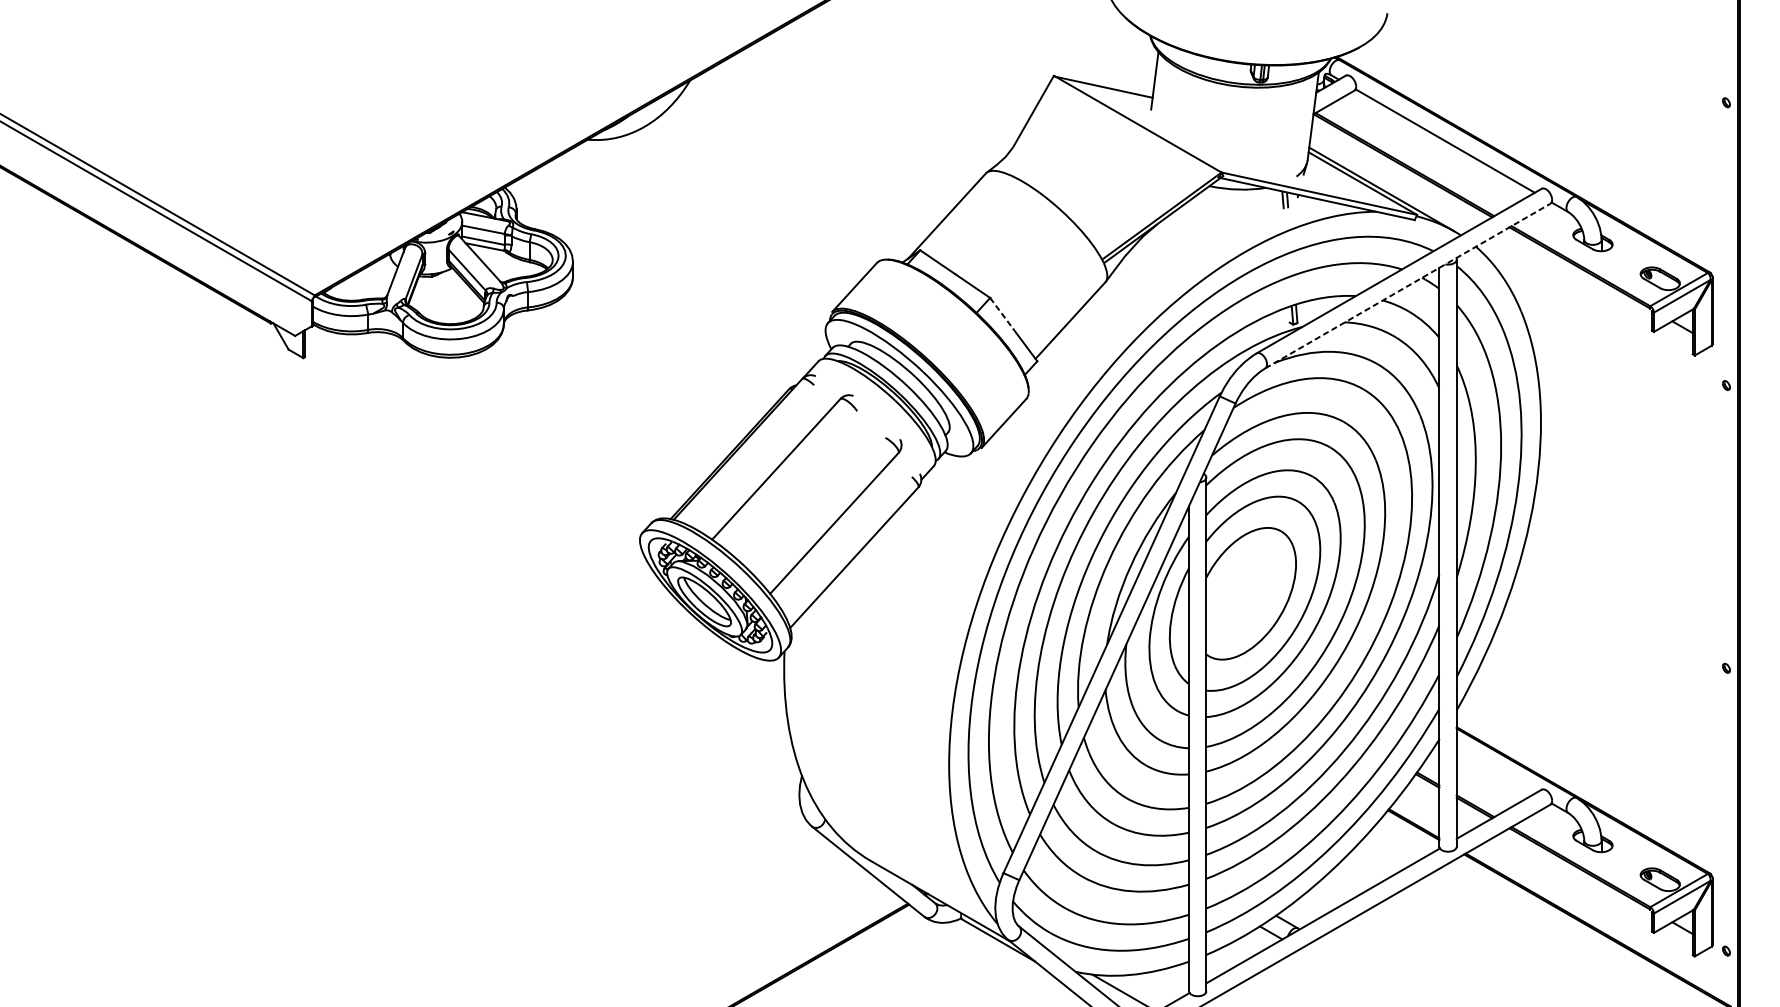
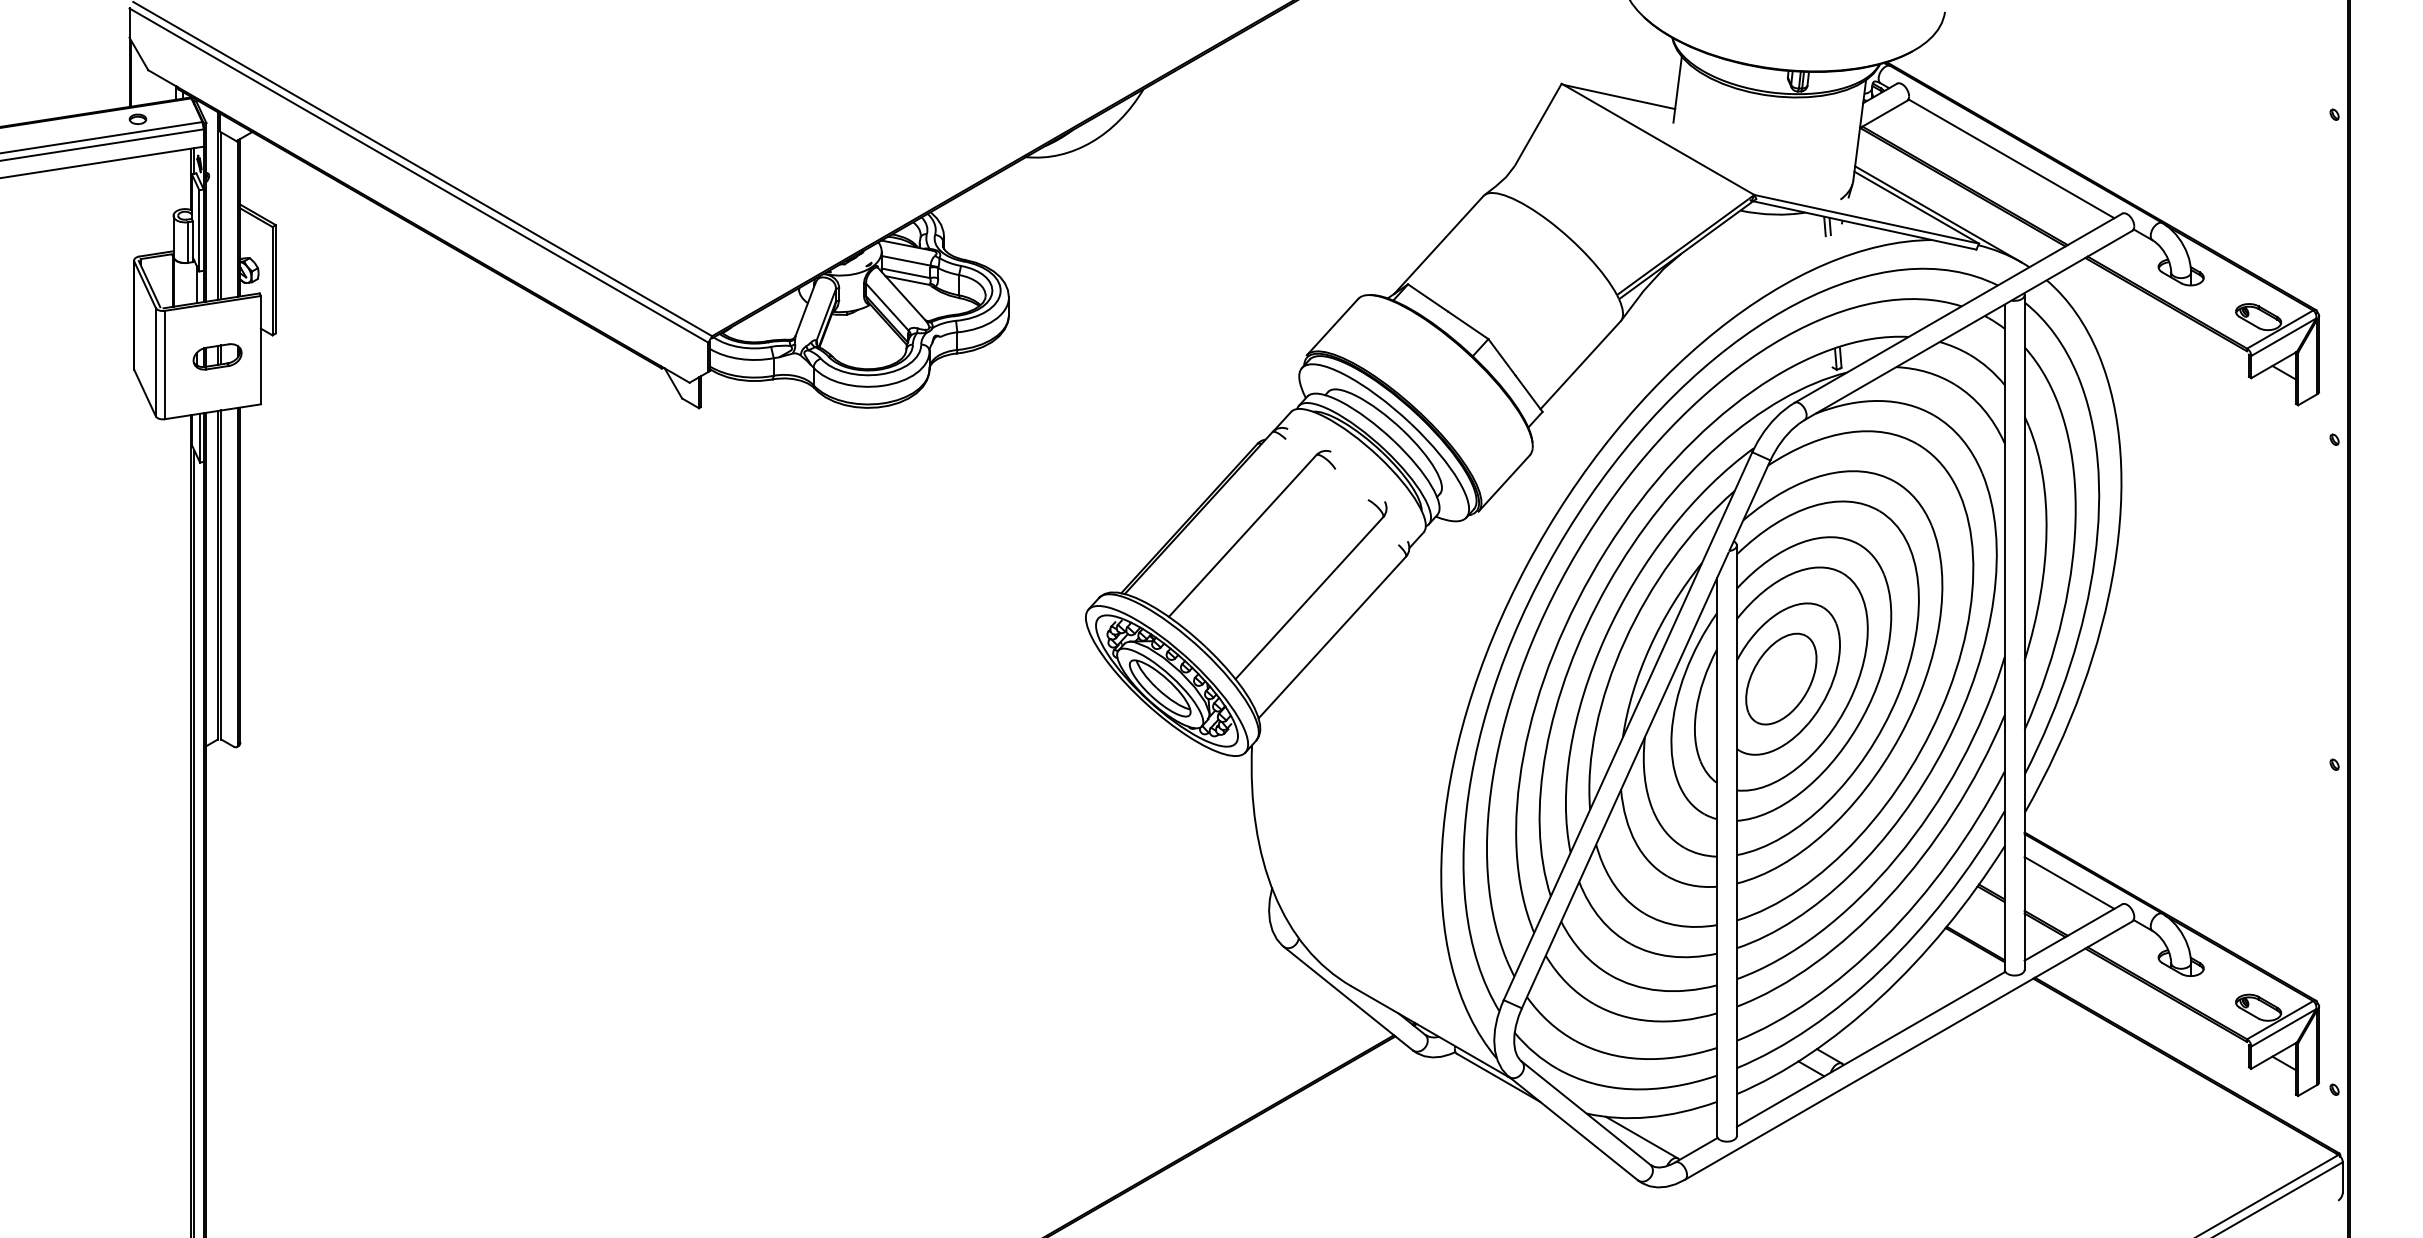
line: (1407, 286) -> (1968, 325), dashed -> solid
line: (1001, 313) -> (1501, 357), dashed -> solid
part: (1245, 593) -> (1781, 678), added
line: (1495, 770) -> (2069, 882), added

